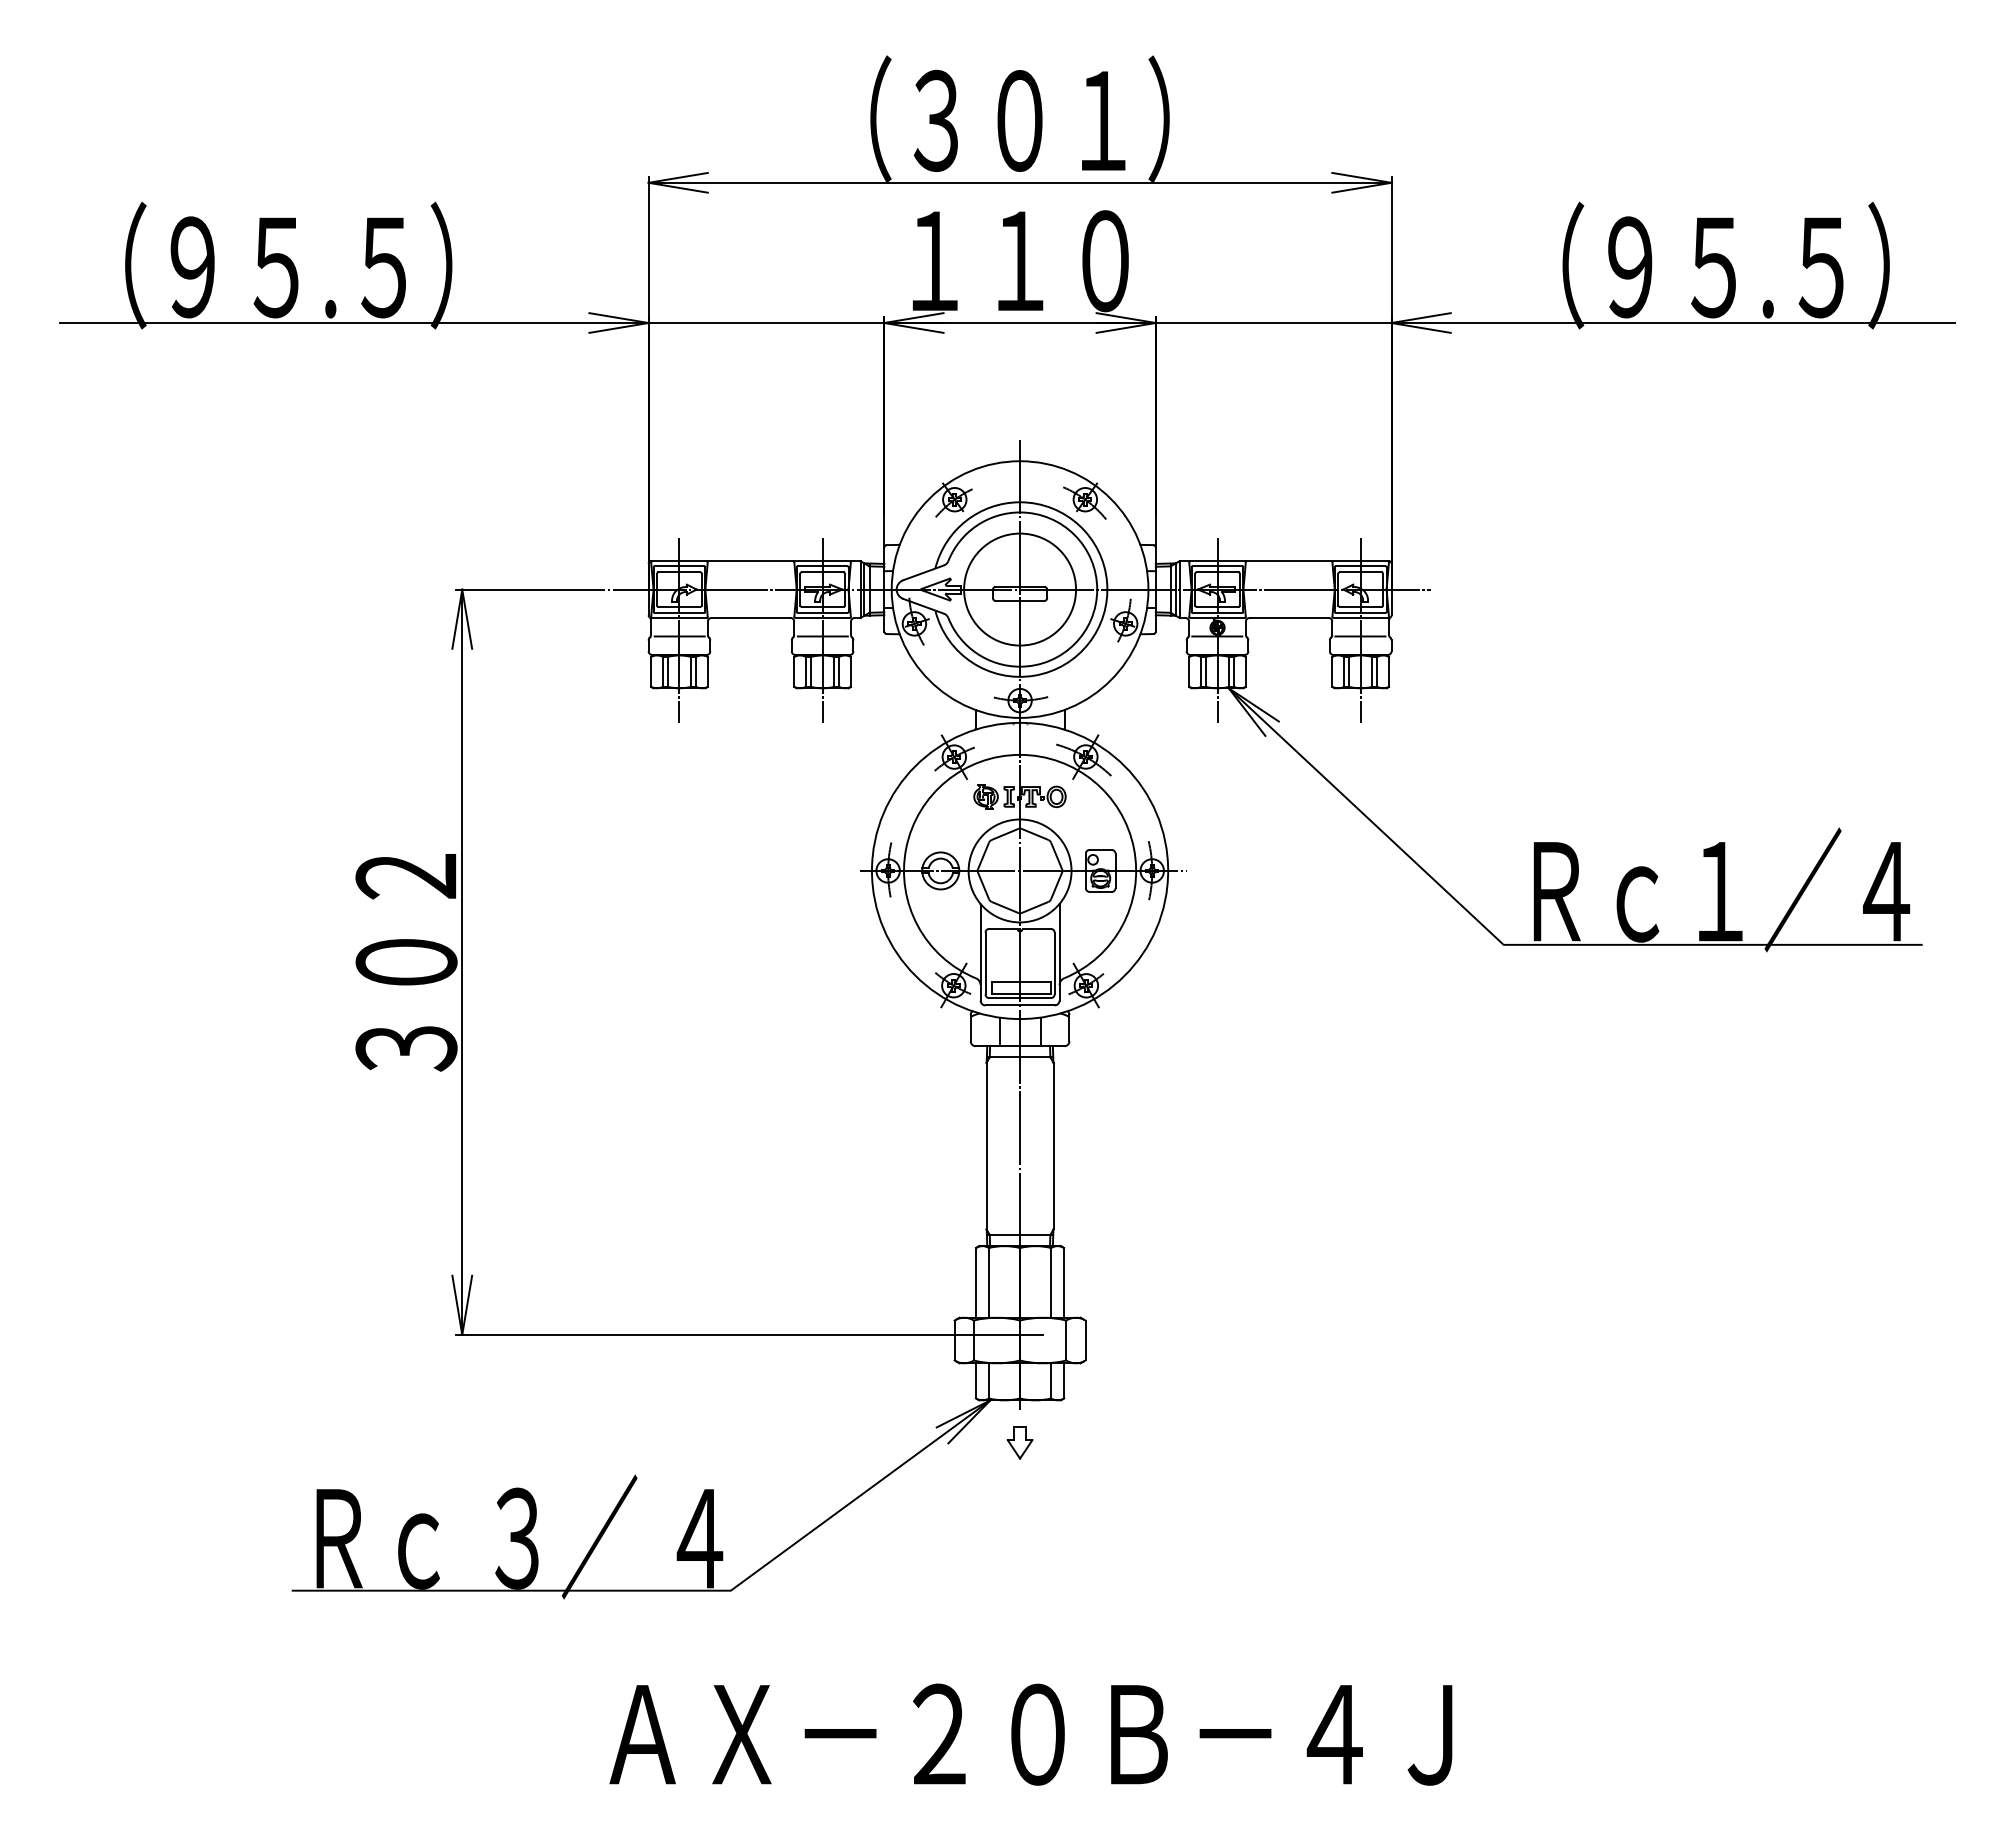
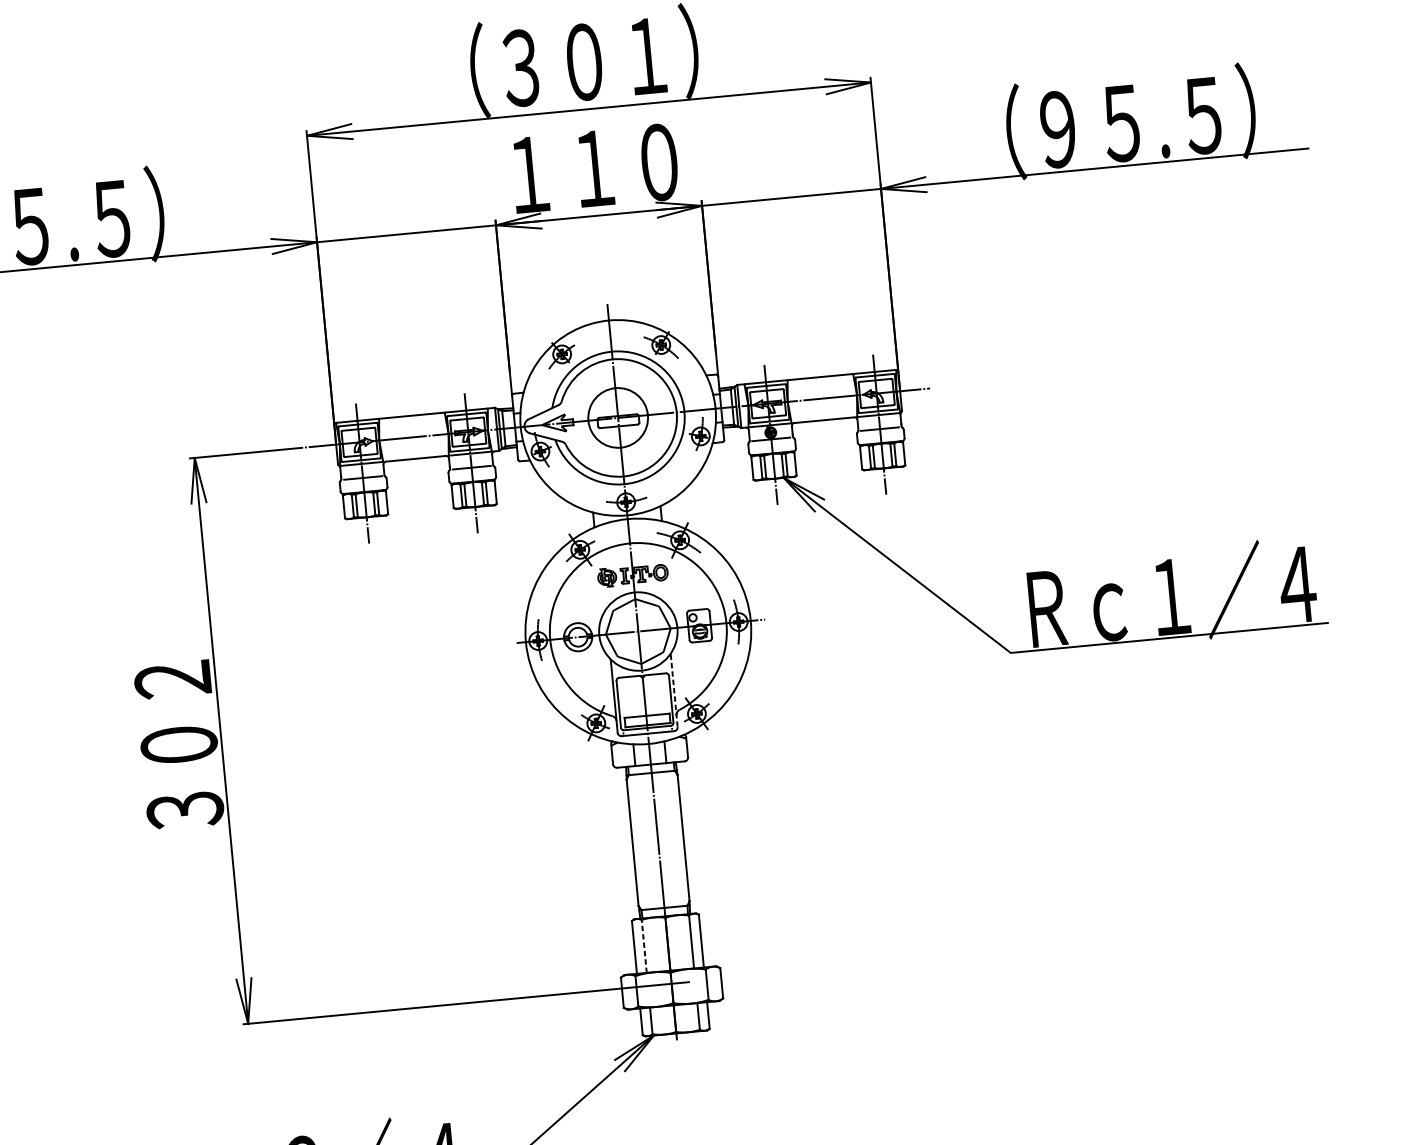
circle: (1020, 589) -> (618, 417), size x0.7
line: (1059, 952) -> (674, 690), solid -> dashed
line: (988, 1282) -> (643, 946), solid -> dashed
part: (1019, 1442) -> (678, 1065), removed

